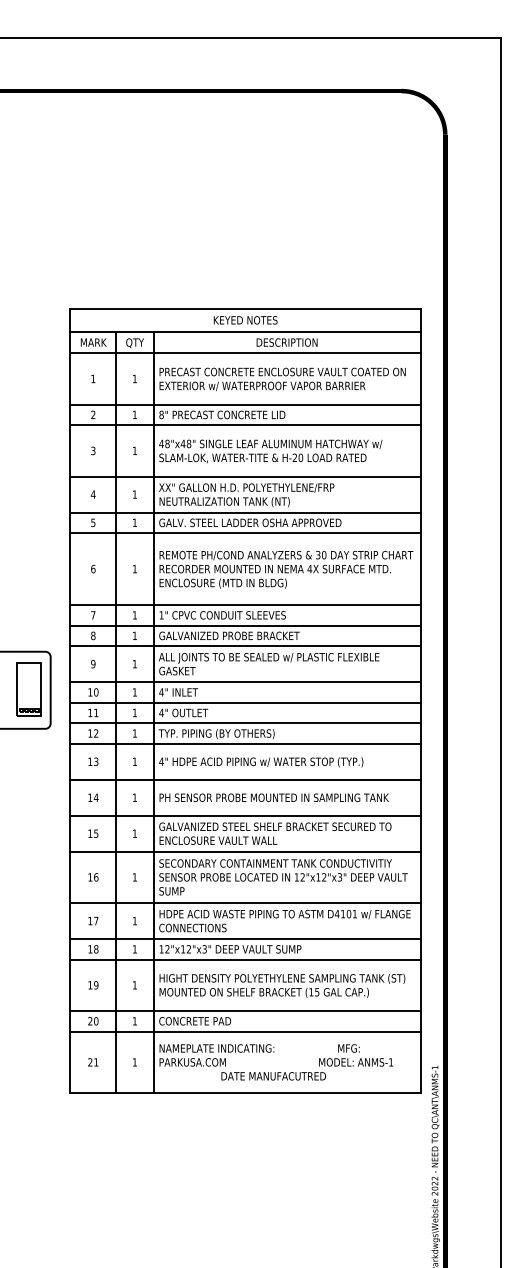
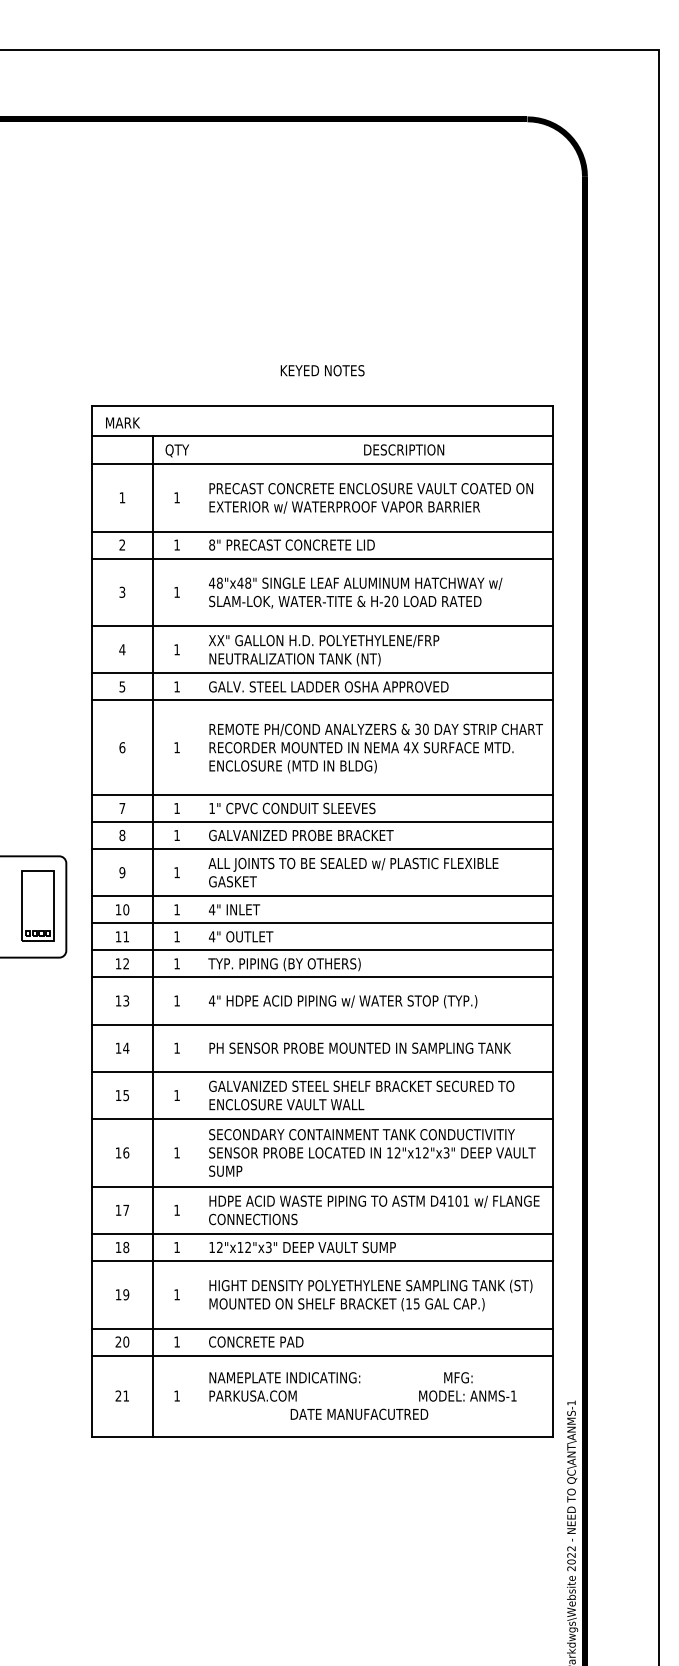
text: (245, 320) -> (322, 370), moved
text: (93, 342) -> (122, 422), moved
text: (287, 342) -> (404, 449), moved
line: (153, 711) -> (201, 935), removed

